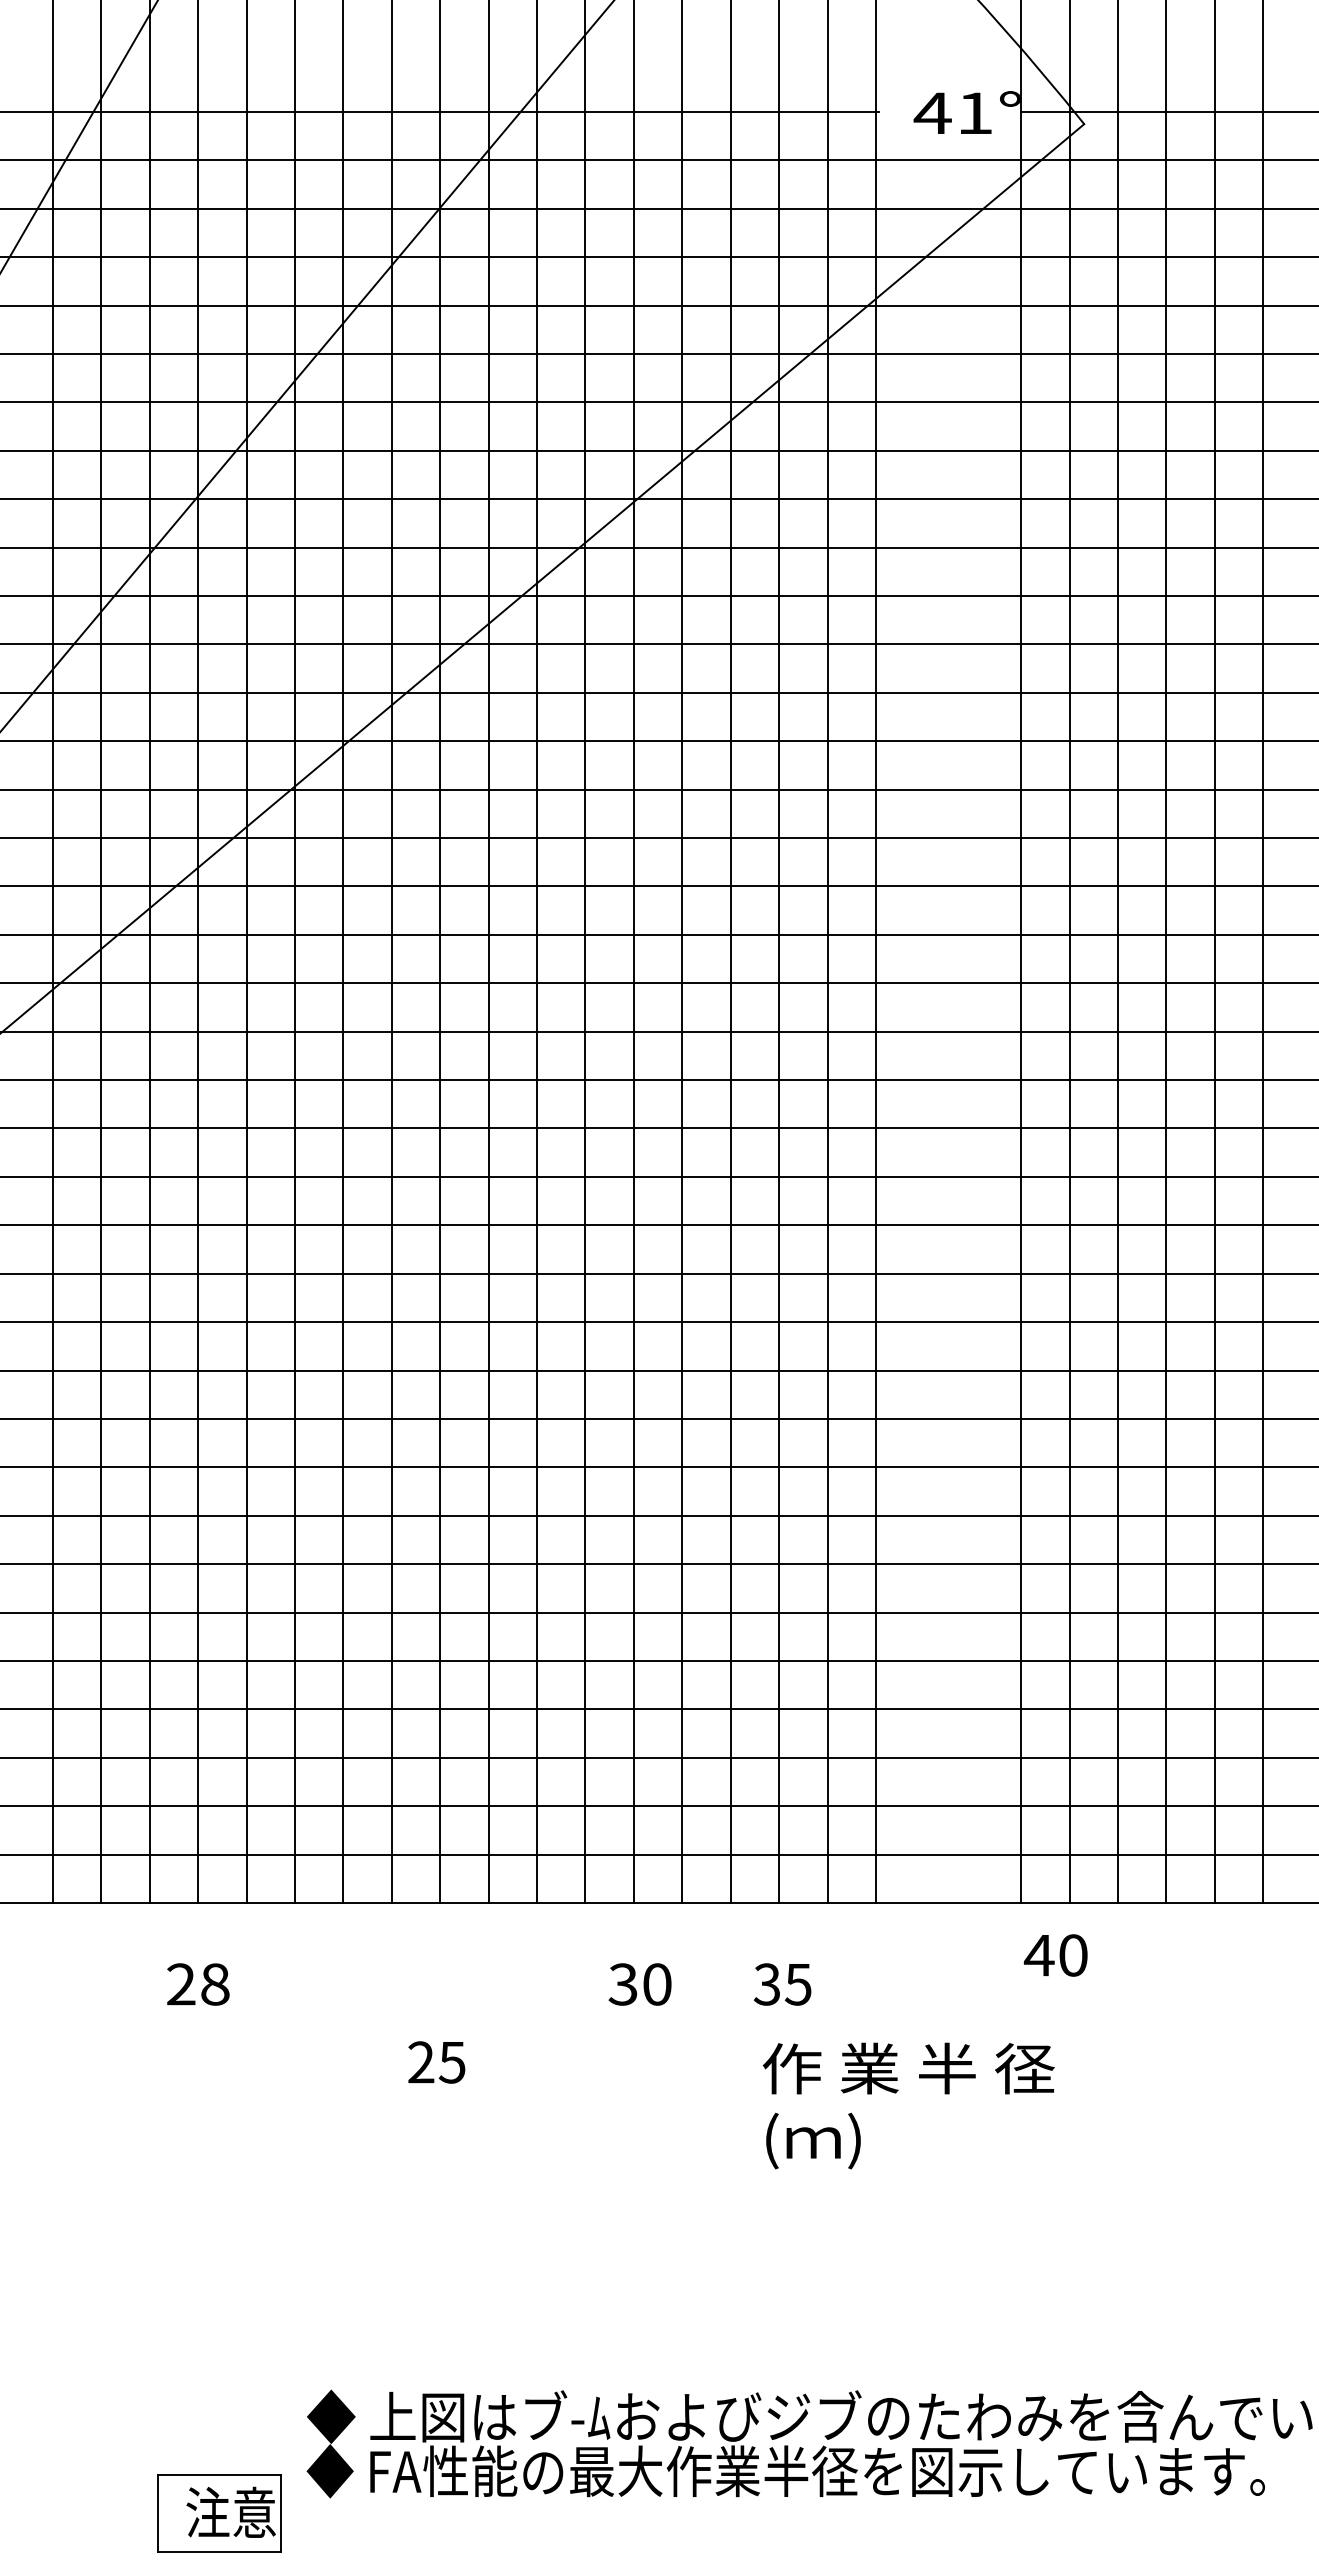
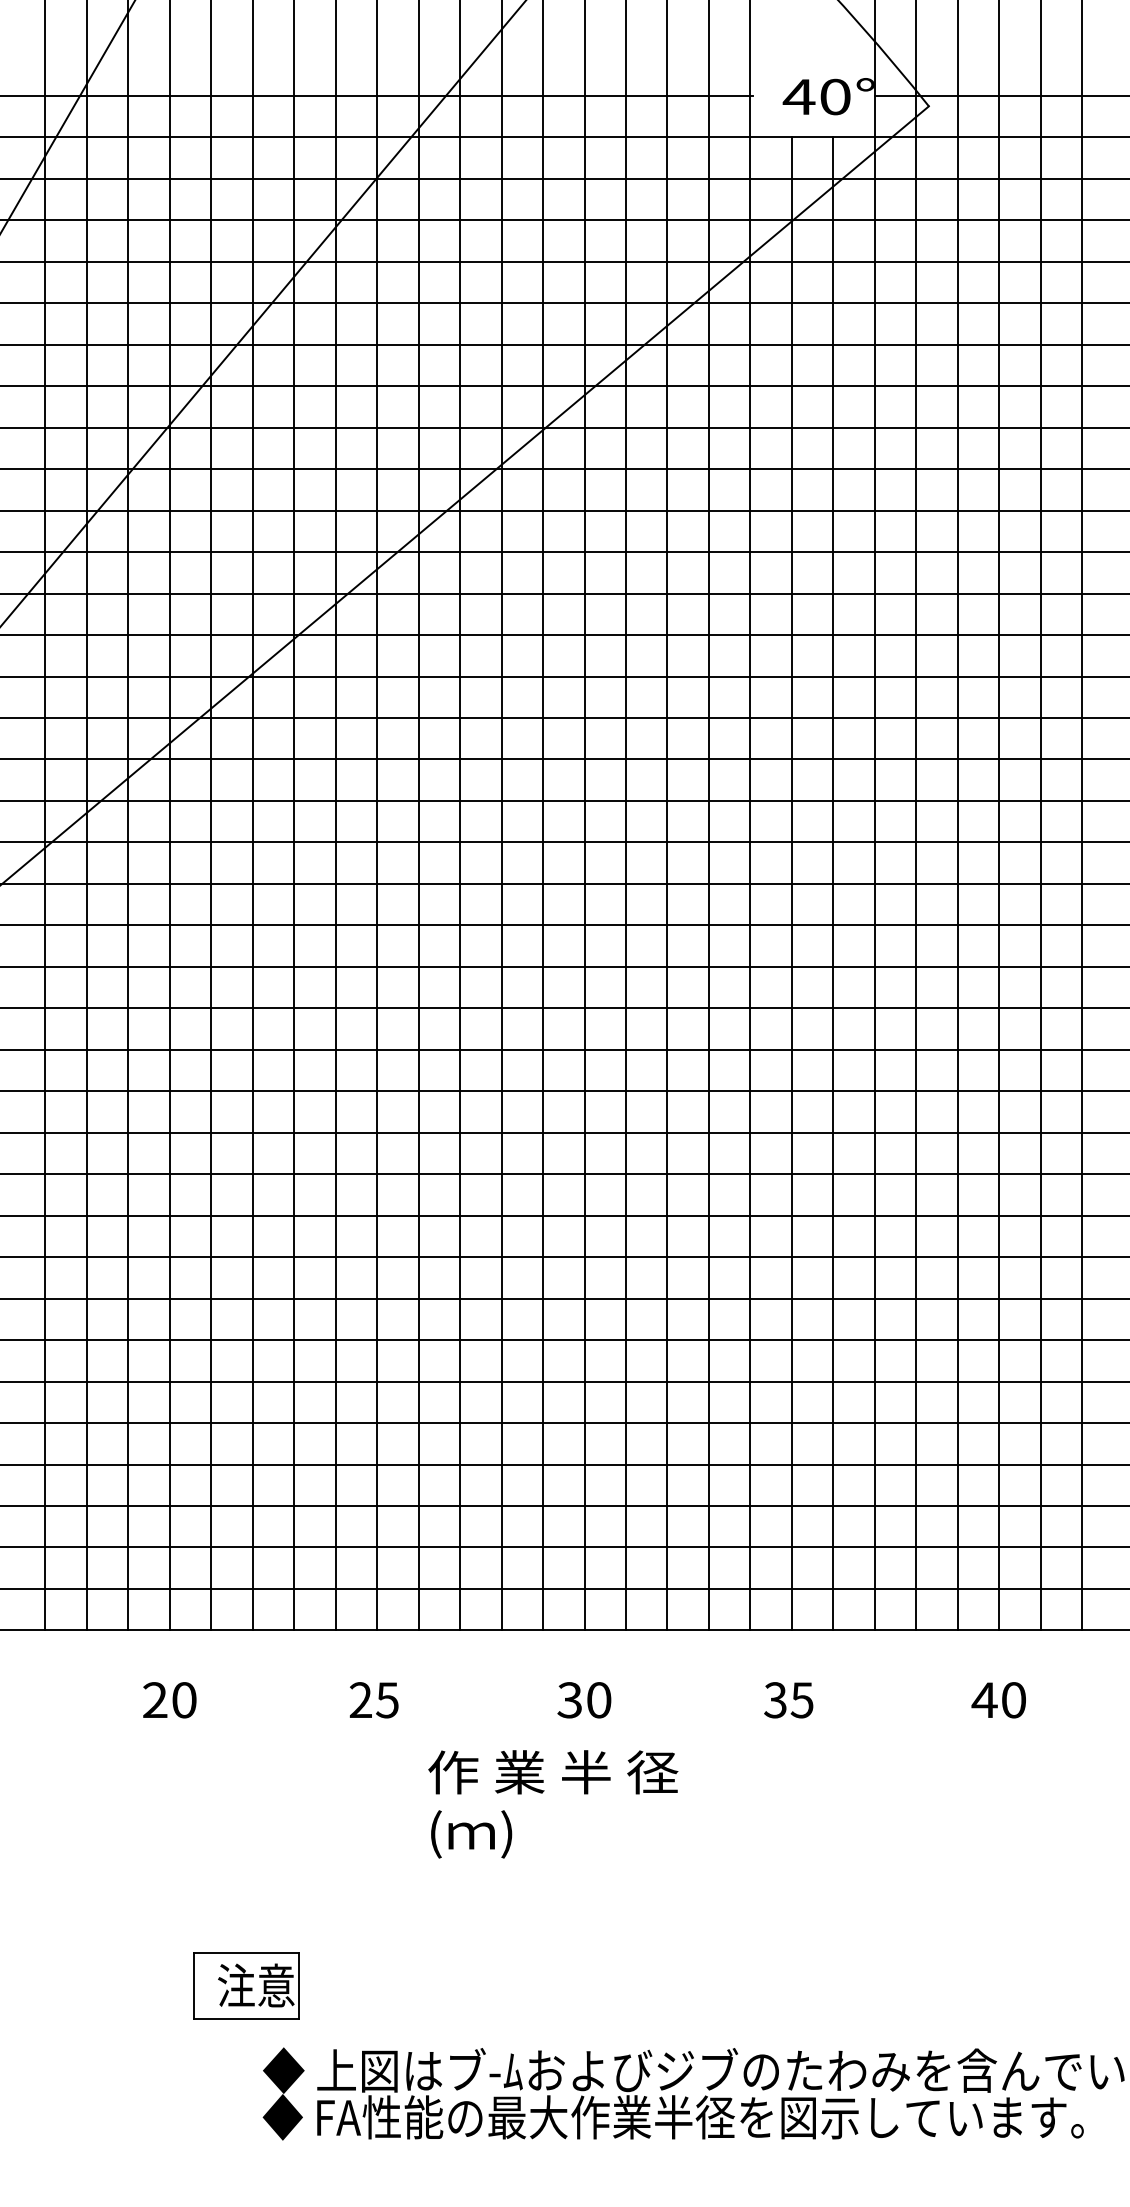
text: (975, 113) -> (835, 97), 41° -> 40°
line: (924, 1031) -> (792, 883), added
line: (972, 1031) -> (833, 883), added
text: (1055, 1955) -> (998, 1700), moved
text: (215, 1984) -> (184, 1700), 28 -> 20
text: (639, 1984) -> (583, 1700), moved
text: (782, 1984) -> (788, 1700), moved
text: (436, 2062) -> (373, 1700), moved
text: (908, 2105) -> (553, 1803), moved
part: (219, 2513) -> (246, 1986), moved

